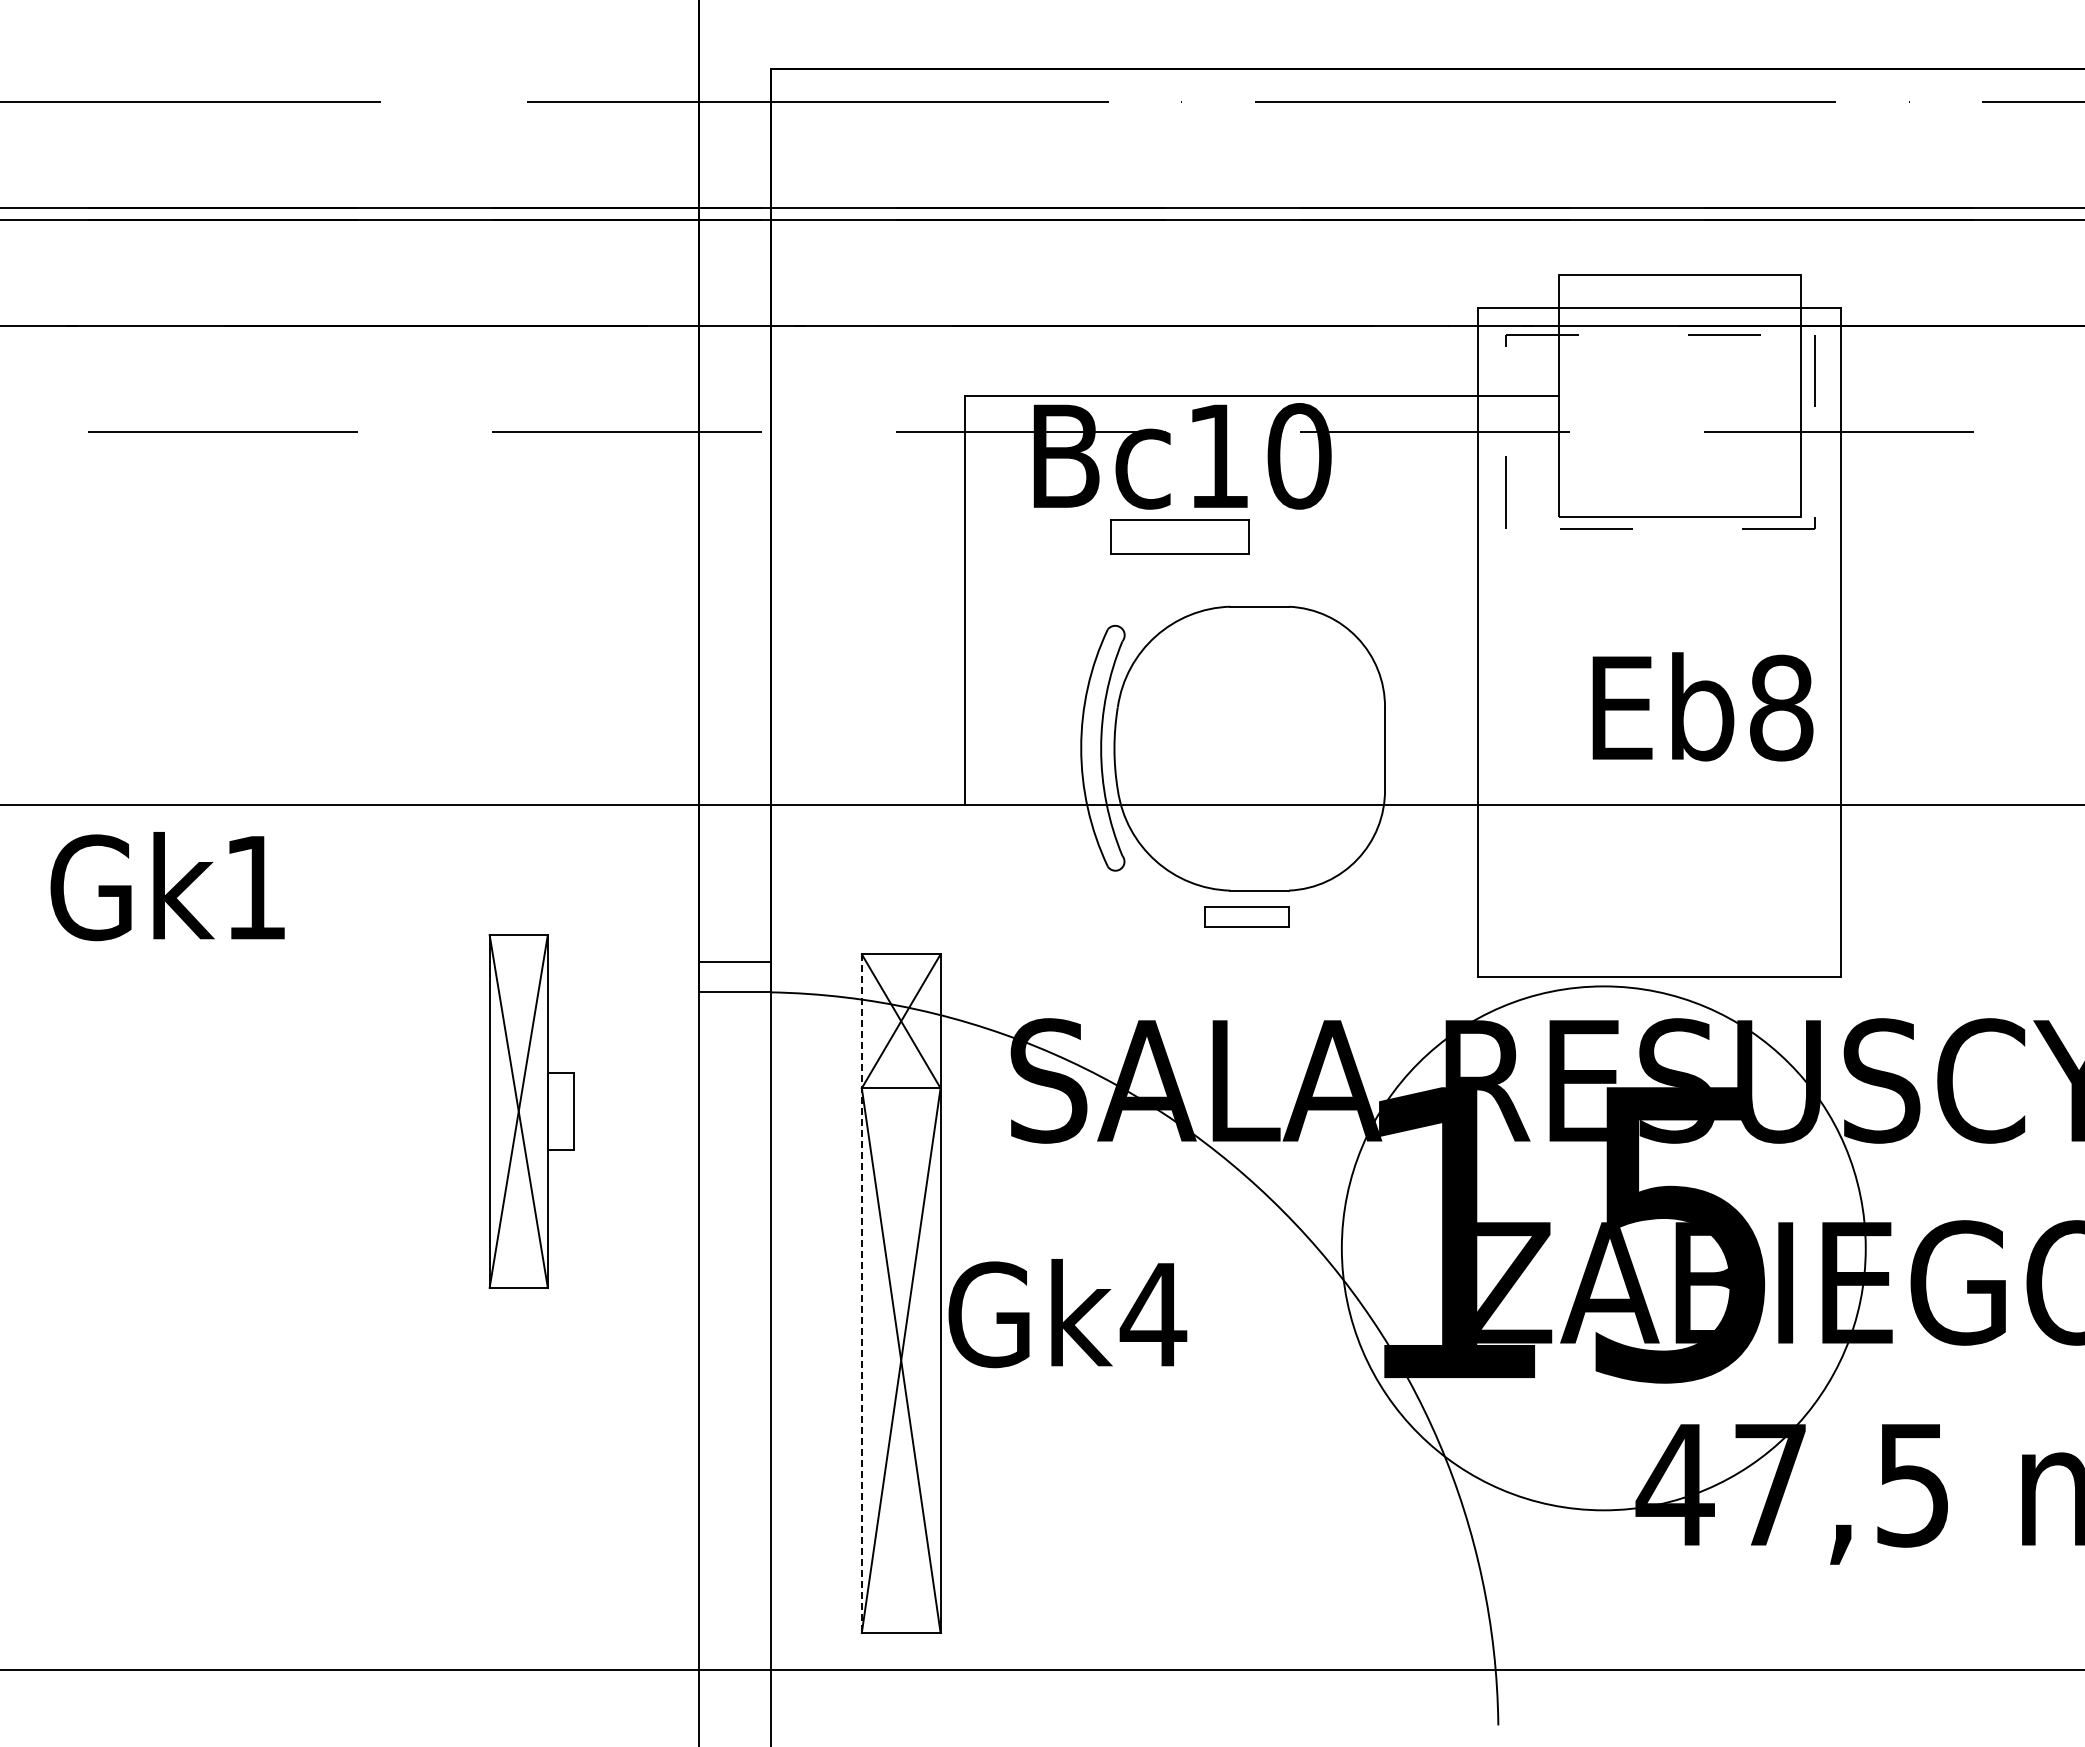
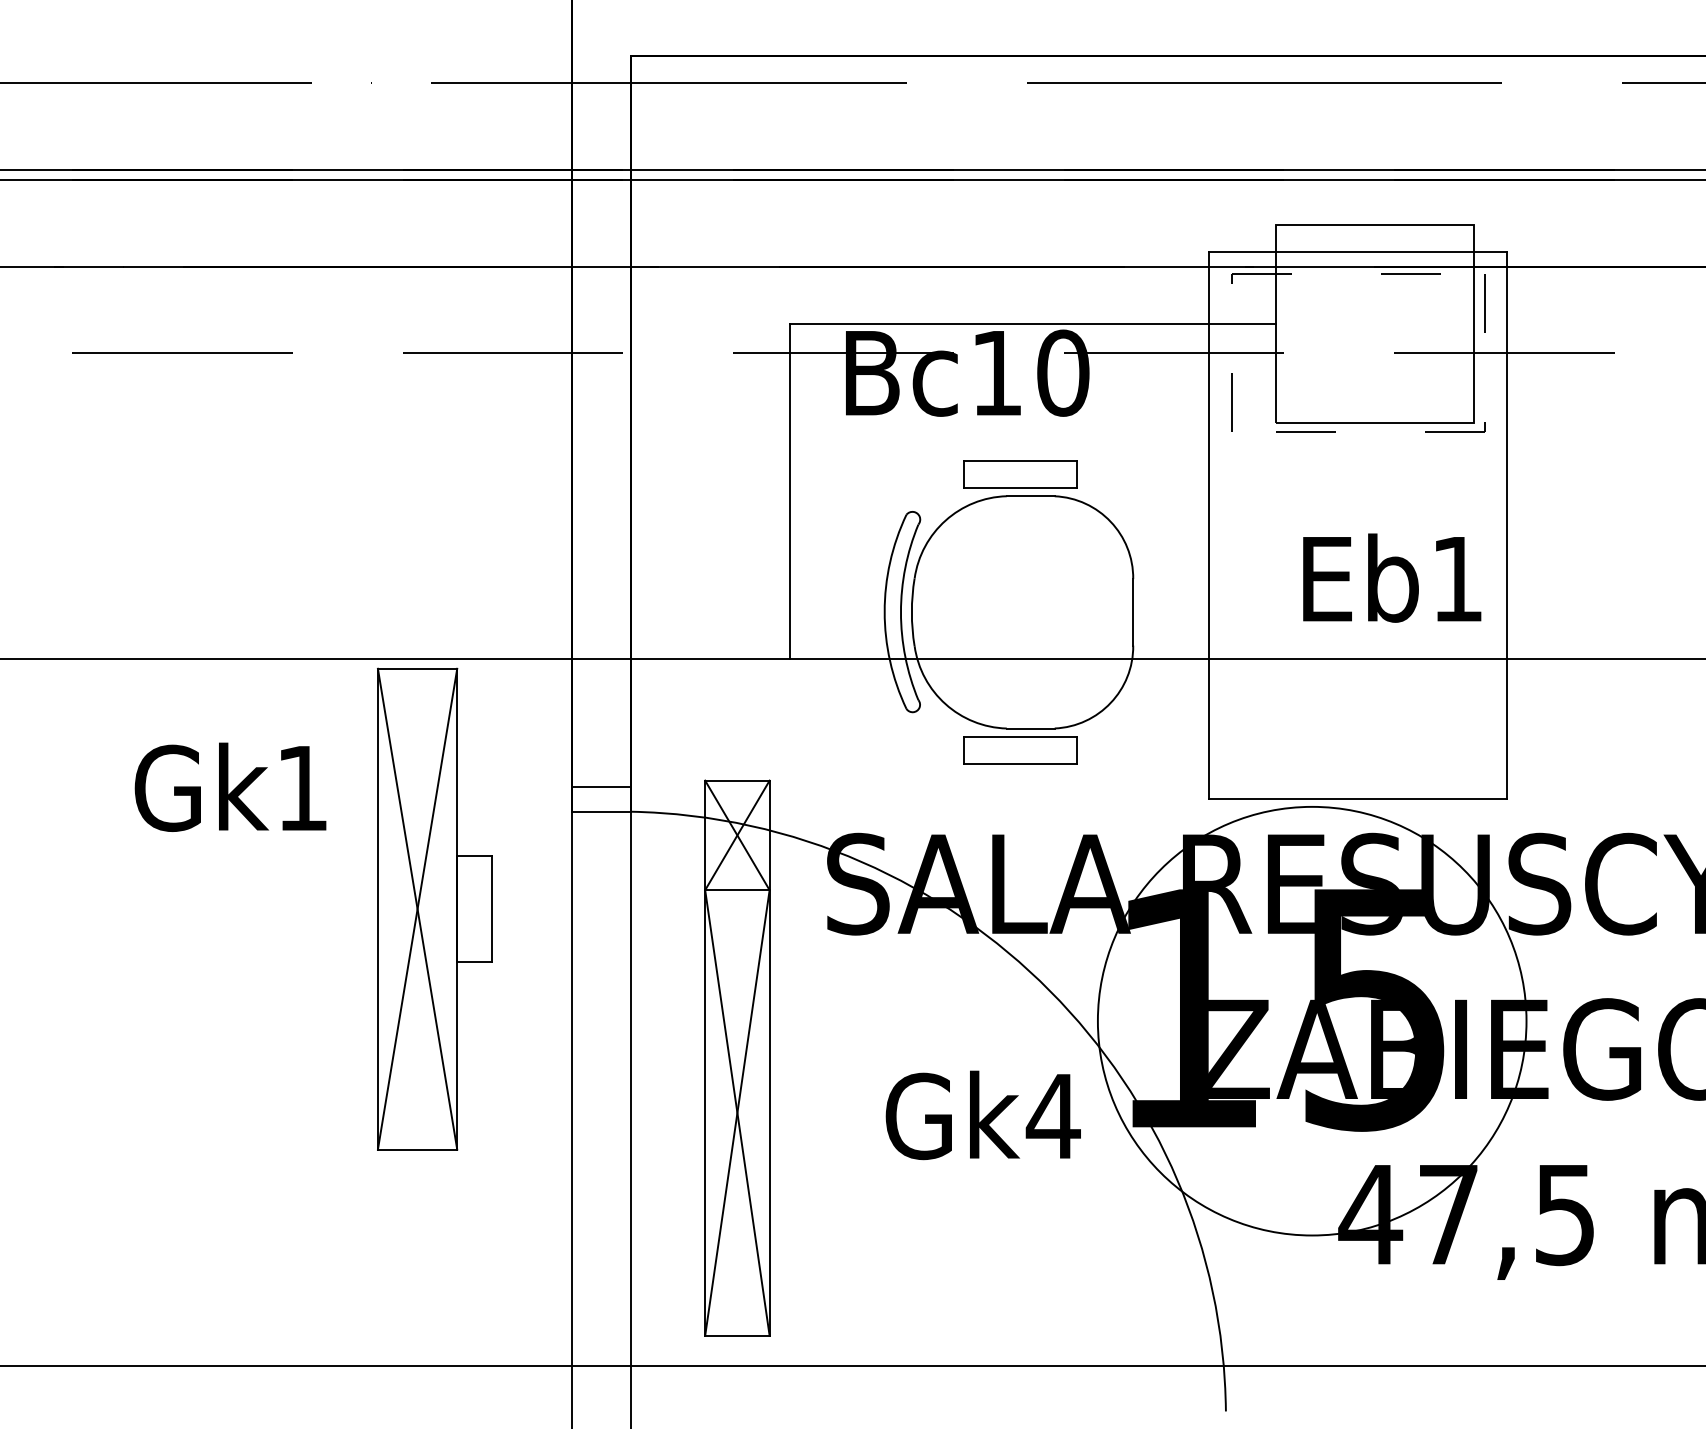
part: (1179, 536) -> (1019, 473), moved
text: (1781, 707) -> (1457, 578), Eb8 -> Eb1
text: (167, 886) -> (230, 787), moved
part: (1246, 917) -> (1019, 750), size x1.67
part: (531, 1111) -> (434, 909), size x1.67
line: (861, 1294) -> (704, 1058), dashed -> solid
text: (1067, 1313) -> (983, 1115), moved

